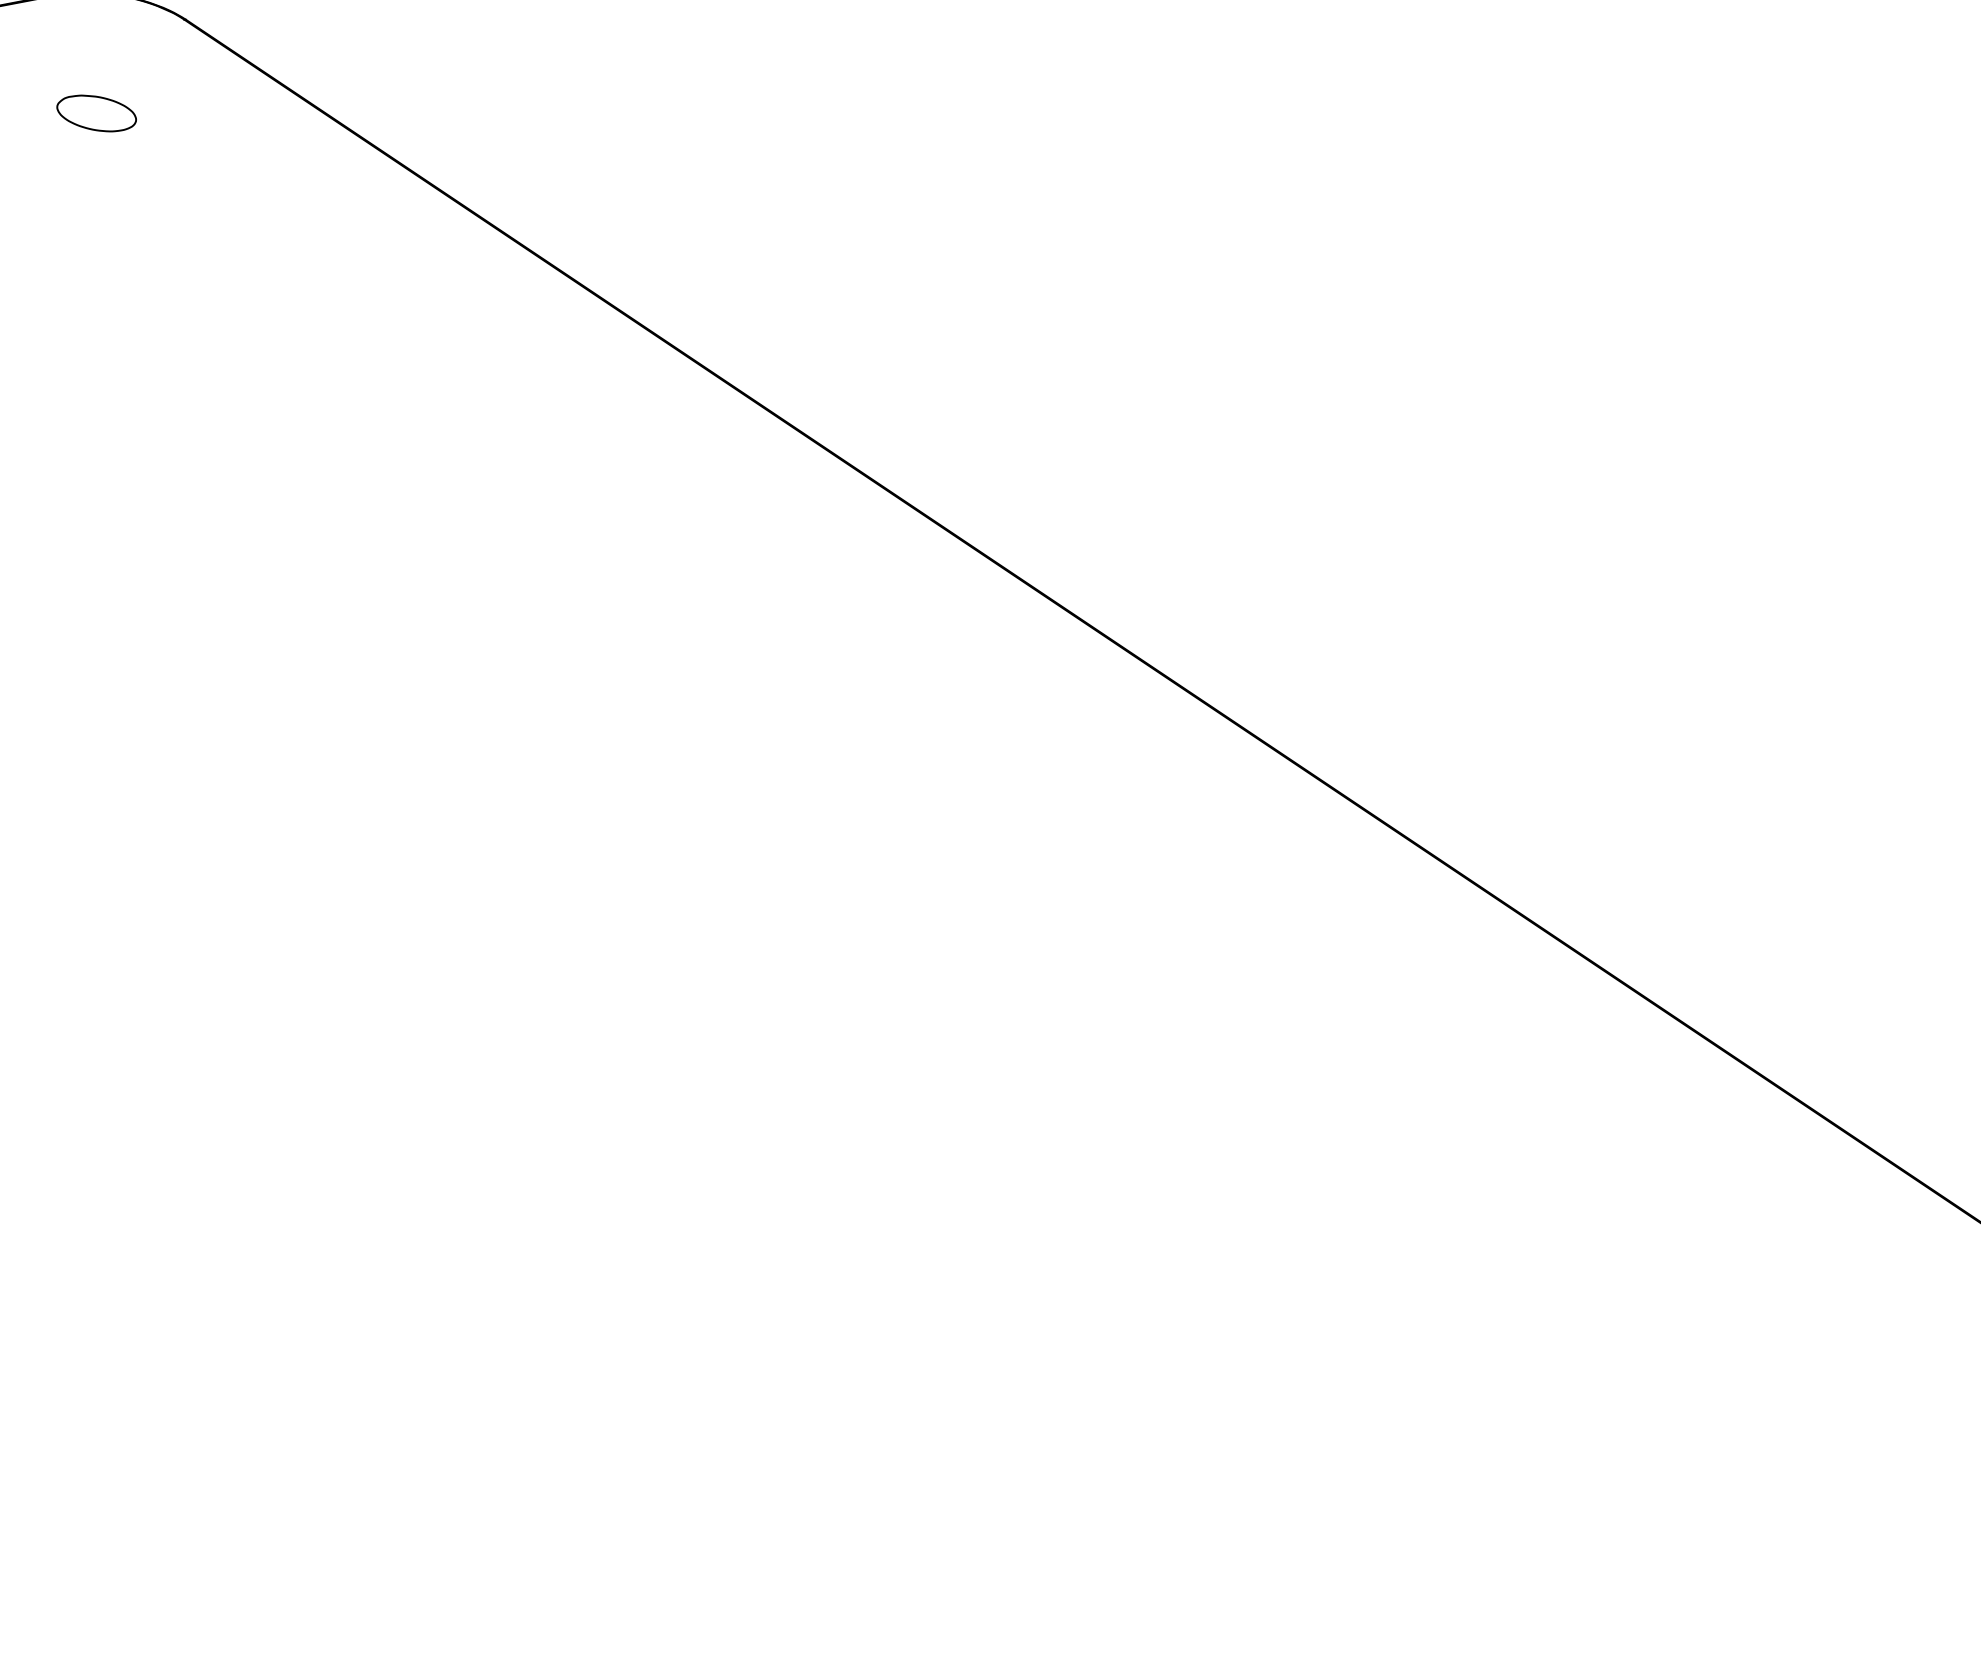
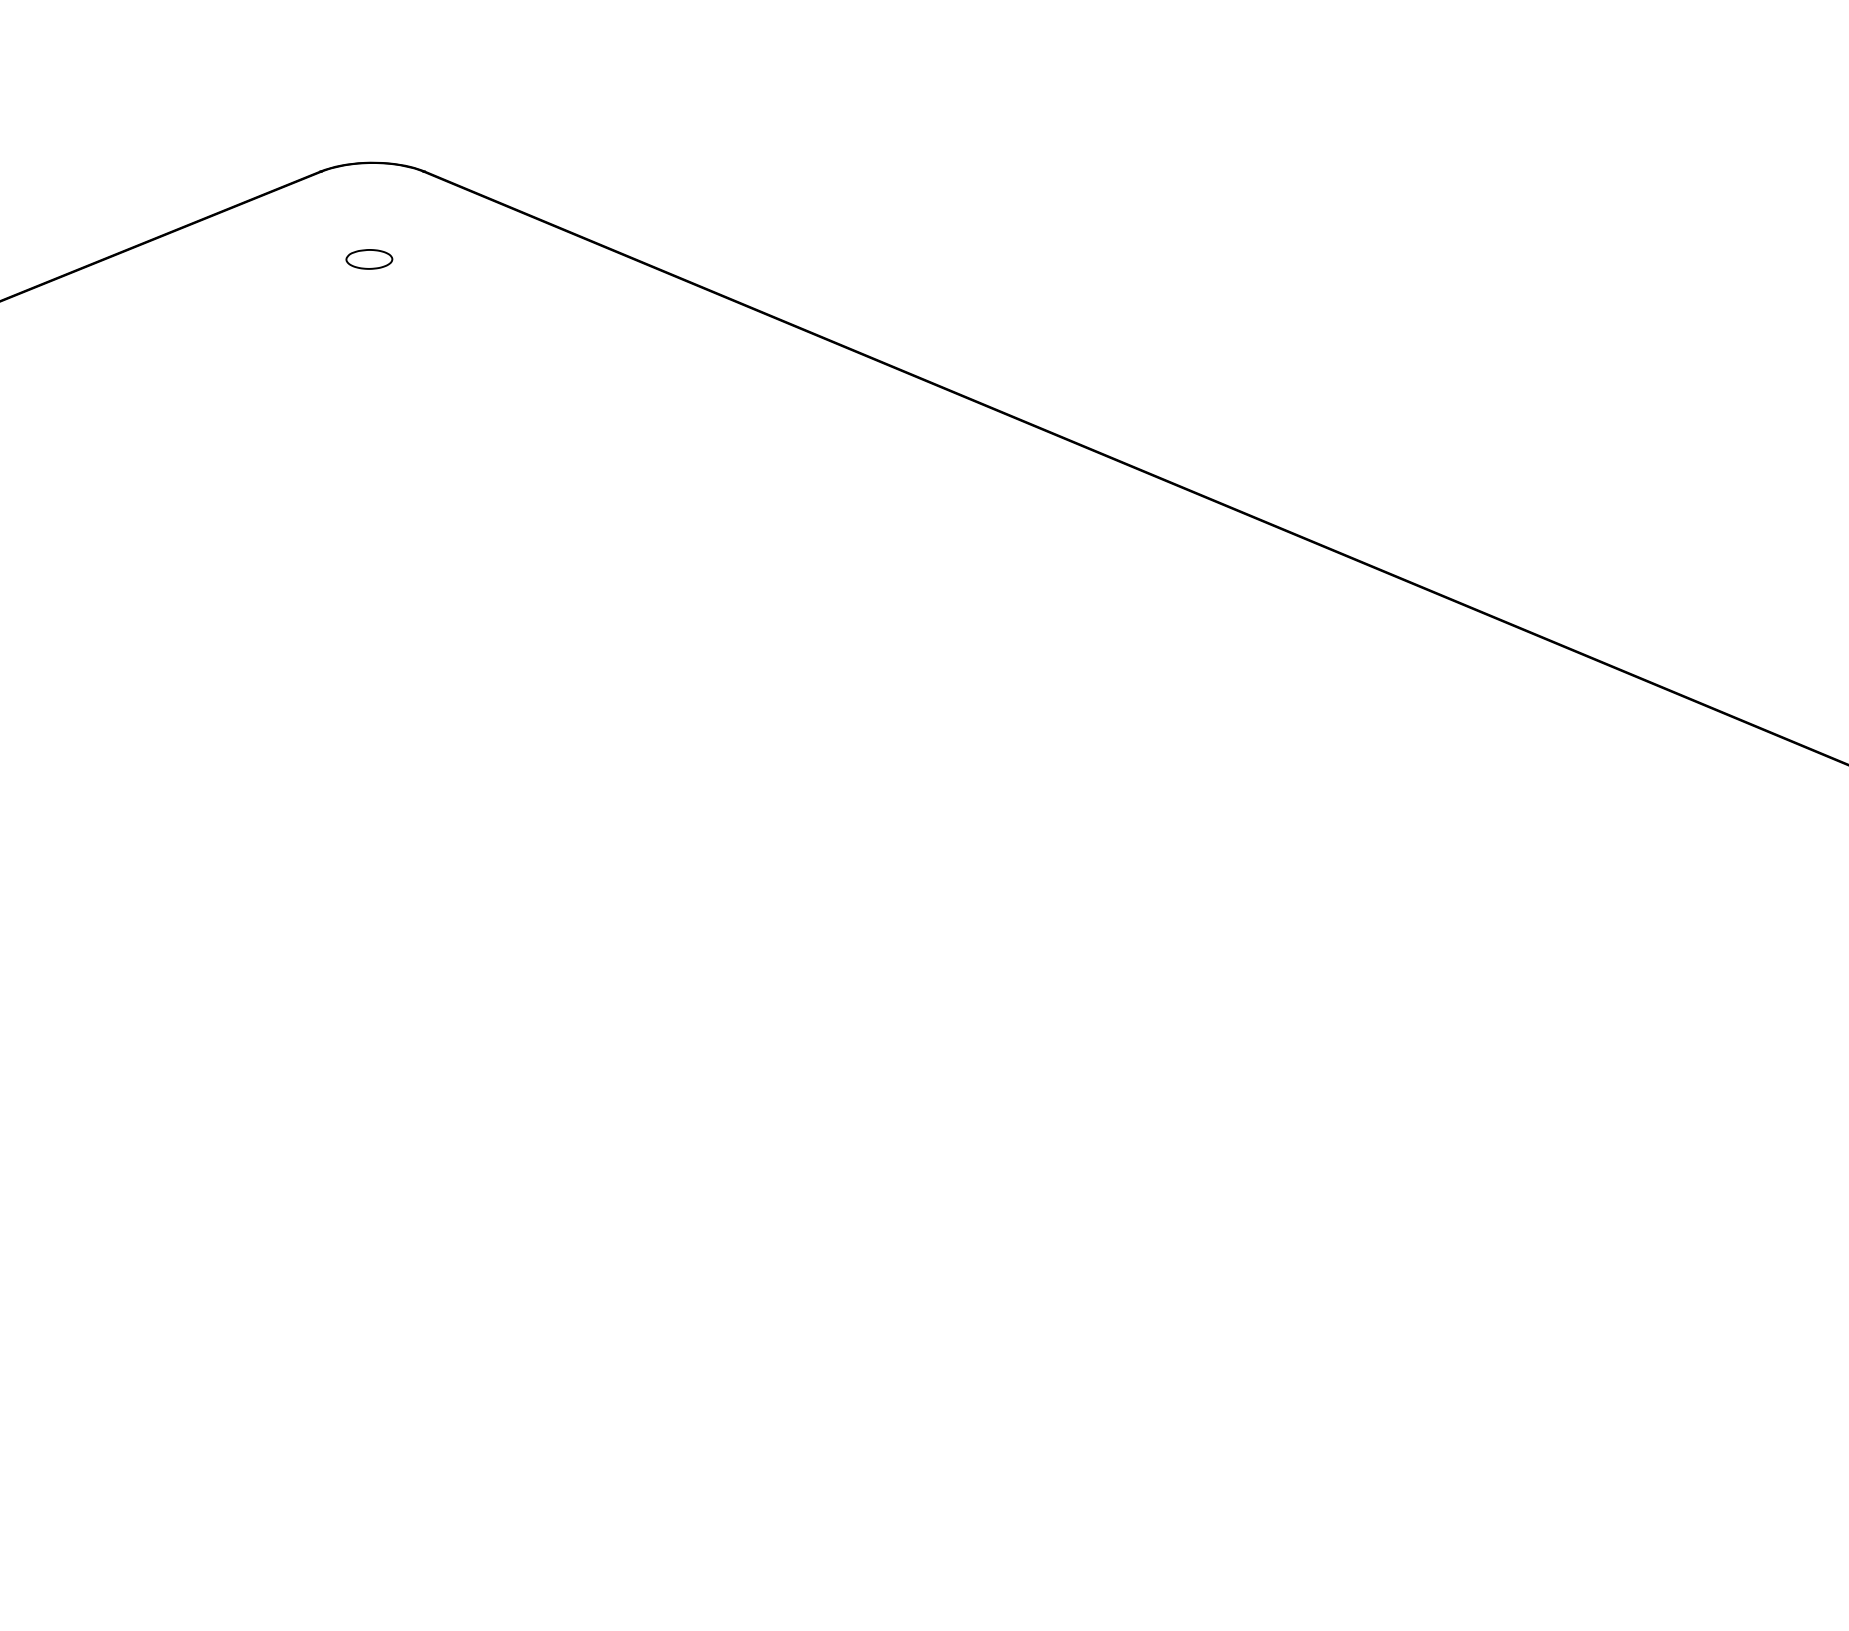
part: (96, 113) -> (369, 259), size x0.71

